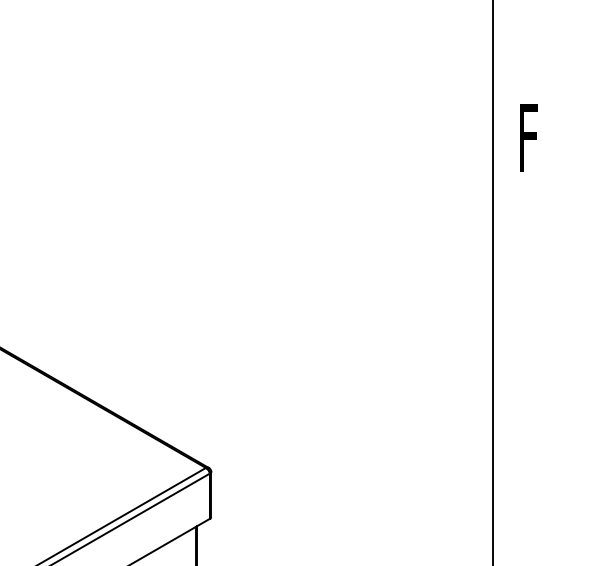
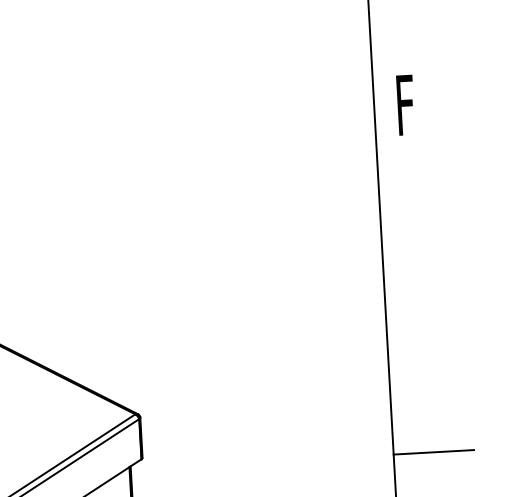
line: (538, 529) -> (433, 452), added

